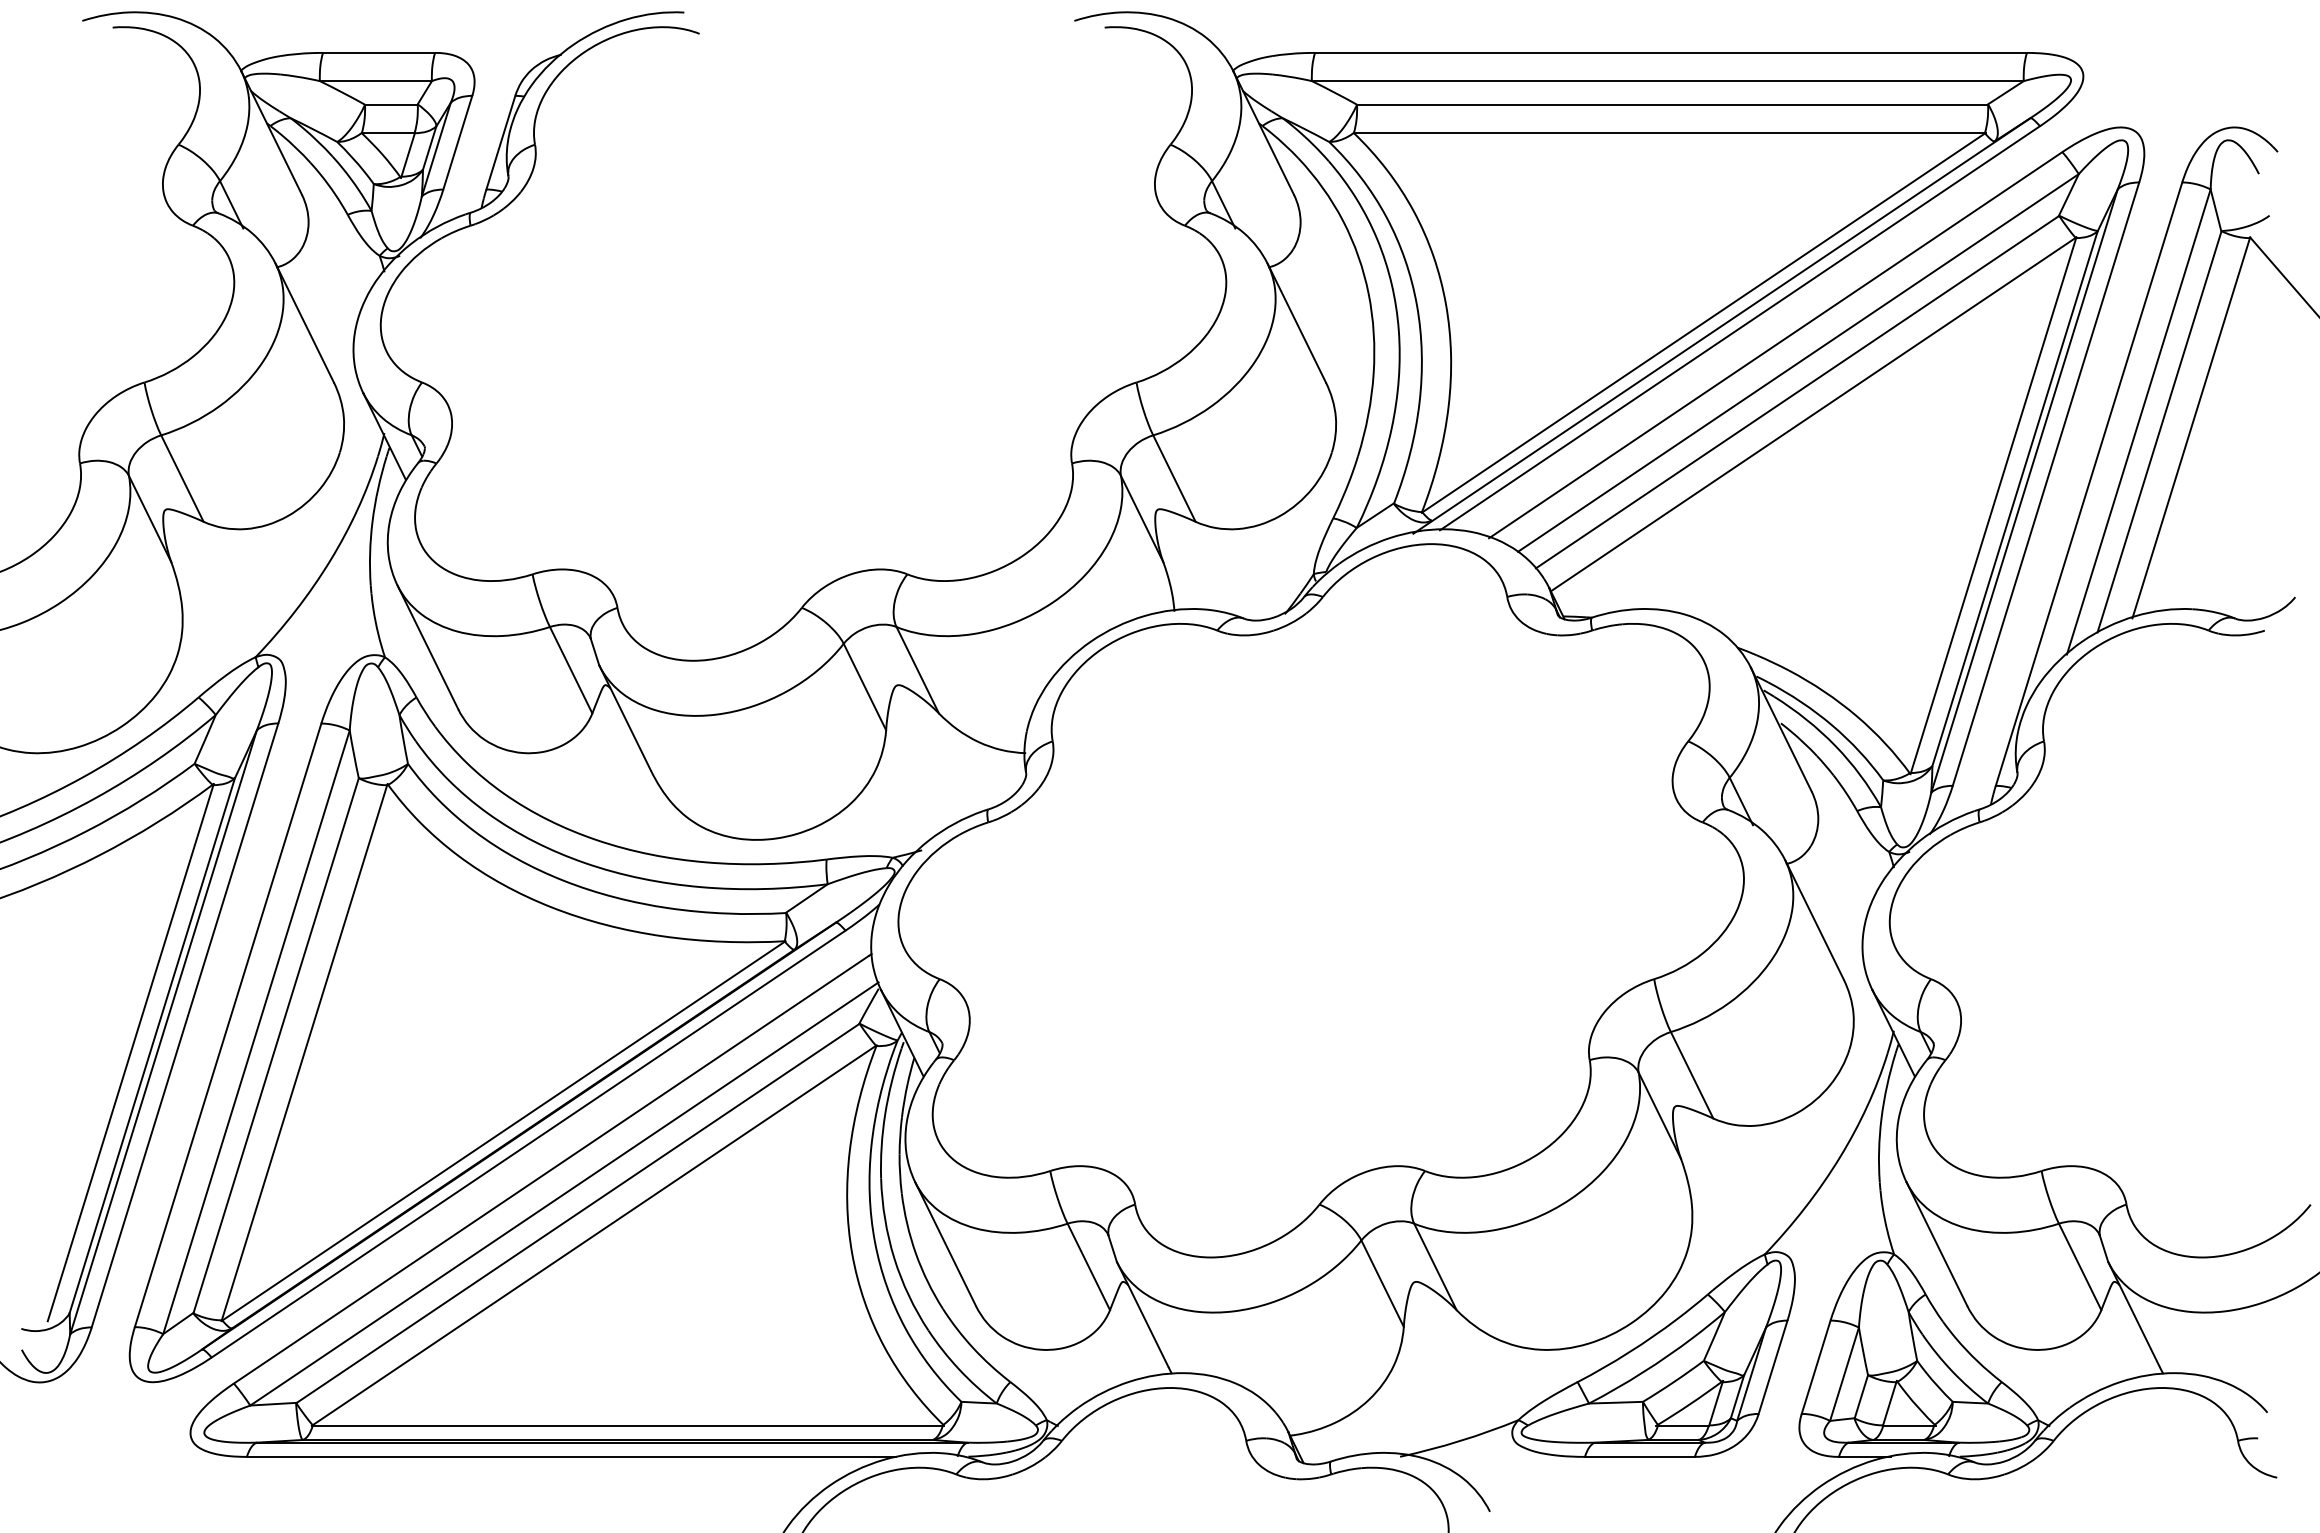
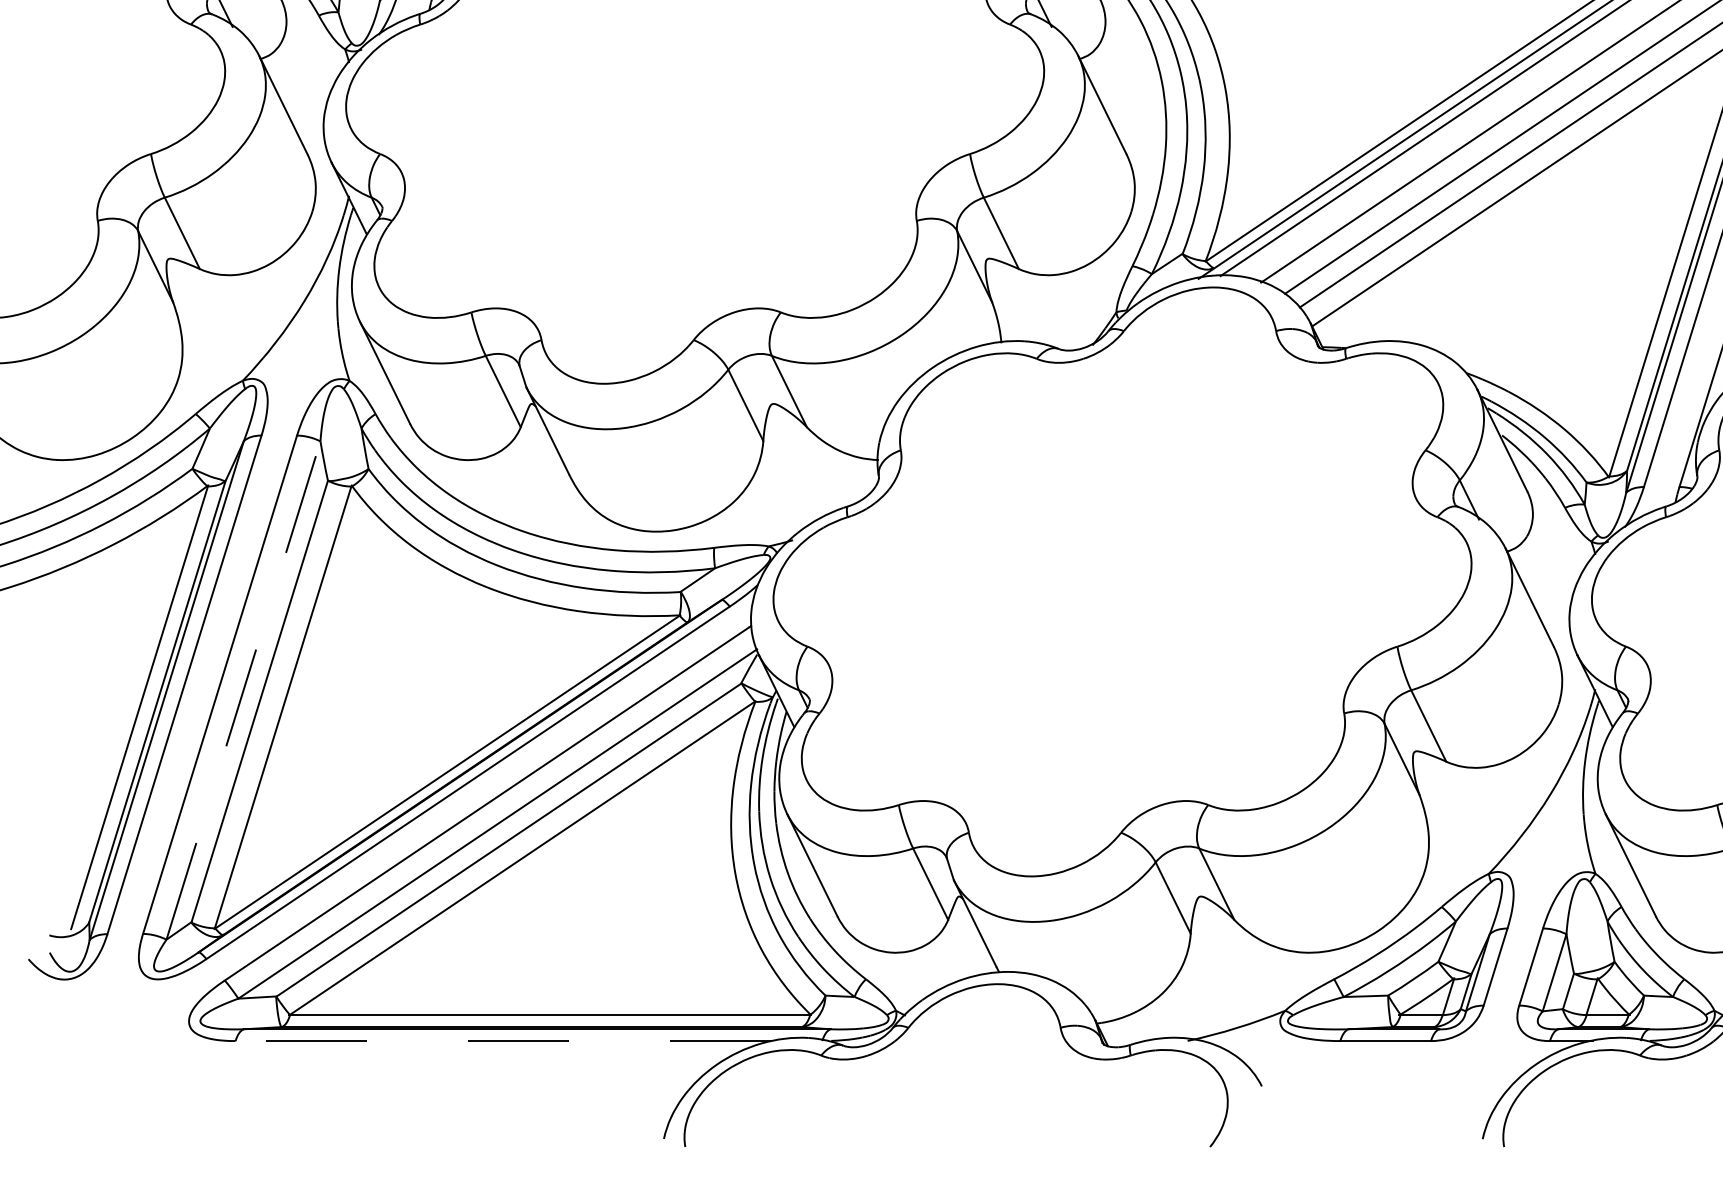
line: (256, 1032) -> (243, 690), solid -> dashed
line: (571, 1456) -> (503, 1040), solid -> dashed

